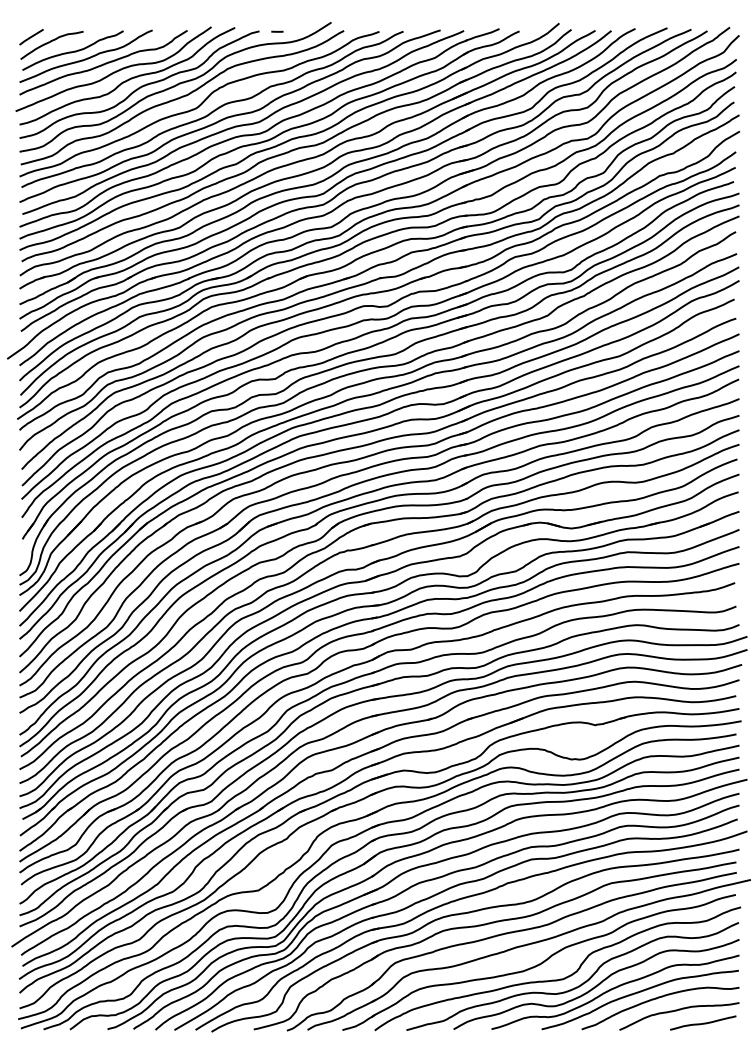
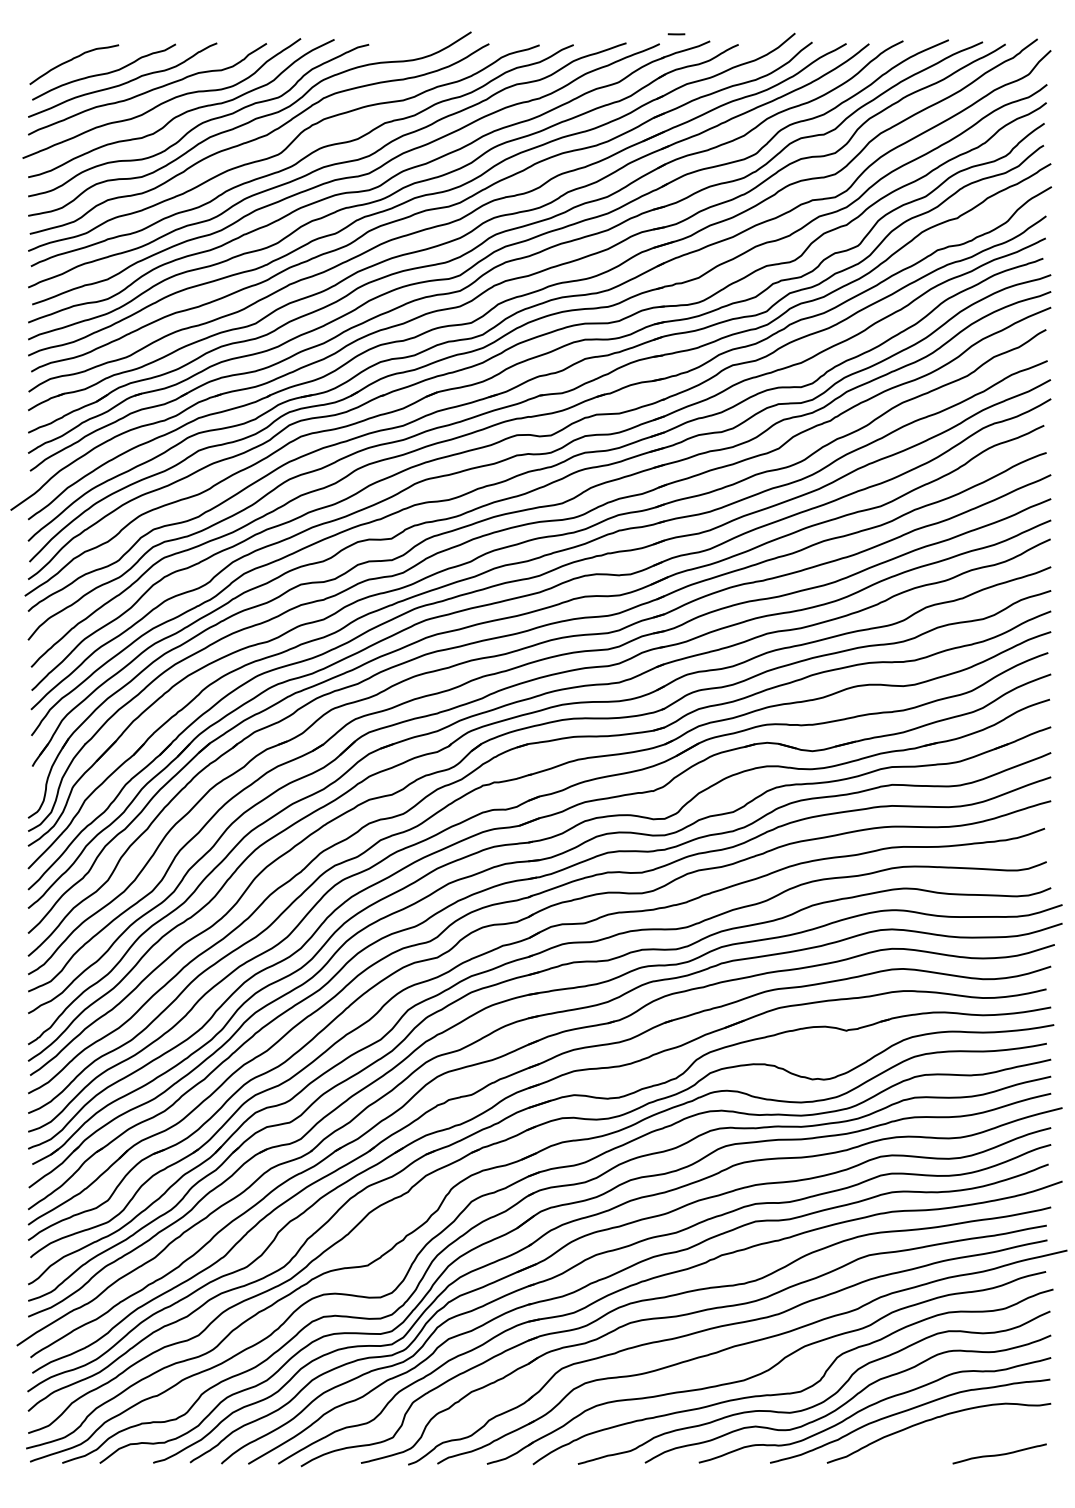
line: (277, 31) -> (676, 34), moved
line: (31, 36) -> (44, 52), removed
curve: (678, 1010) -> (964, 1436), removed

